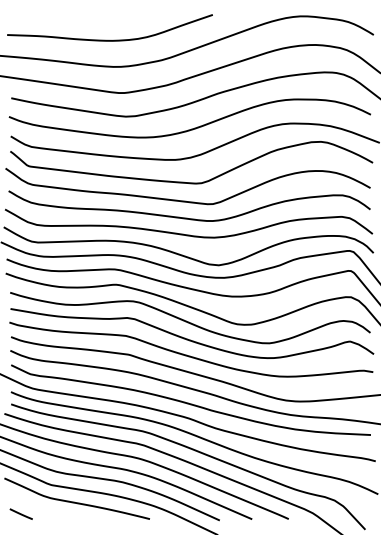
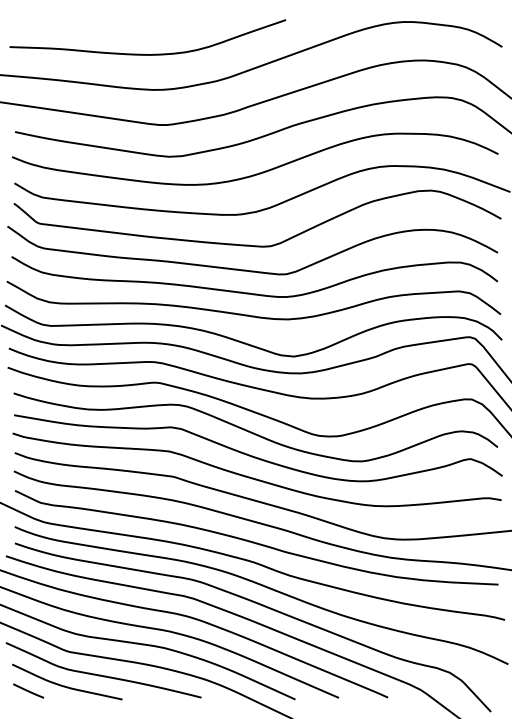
curve: (50, 510) -> (67, 686), added

